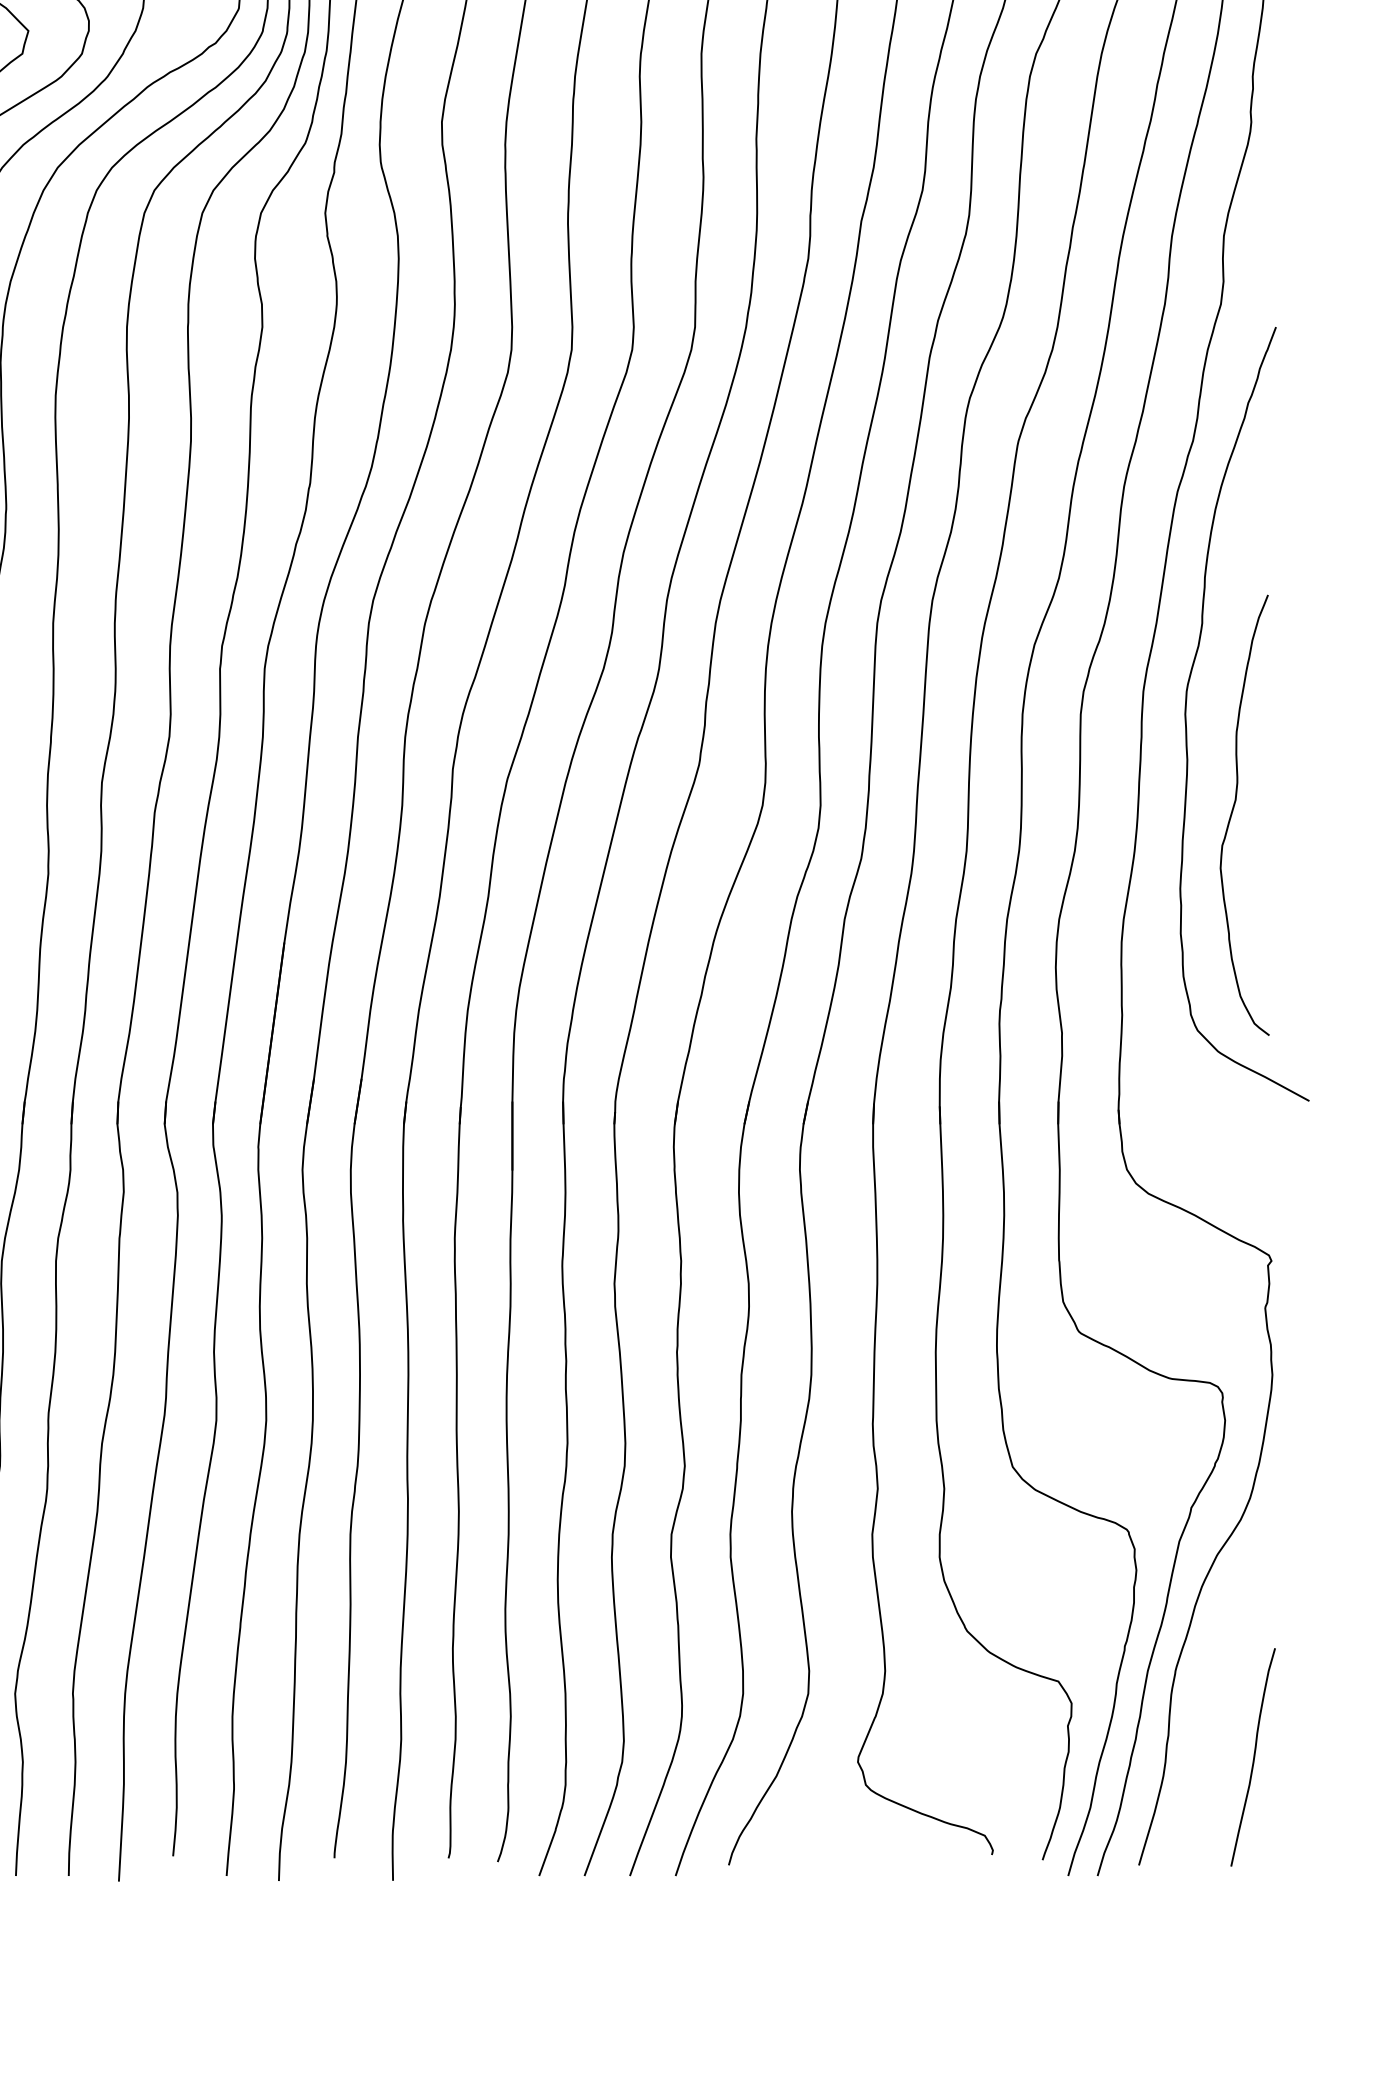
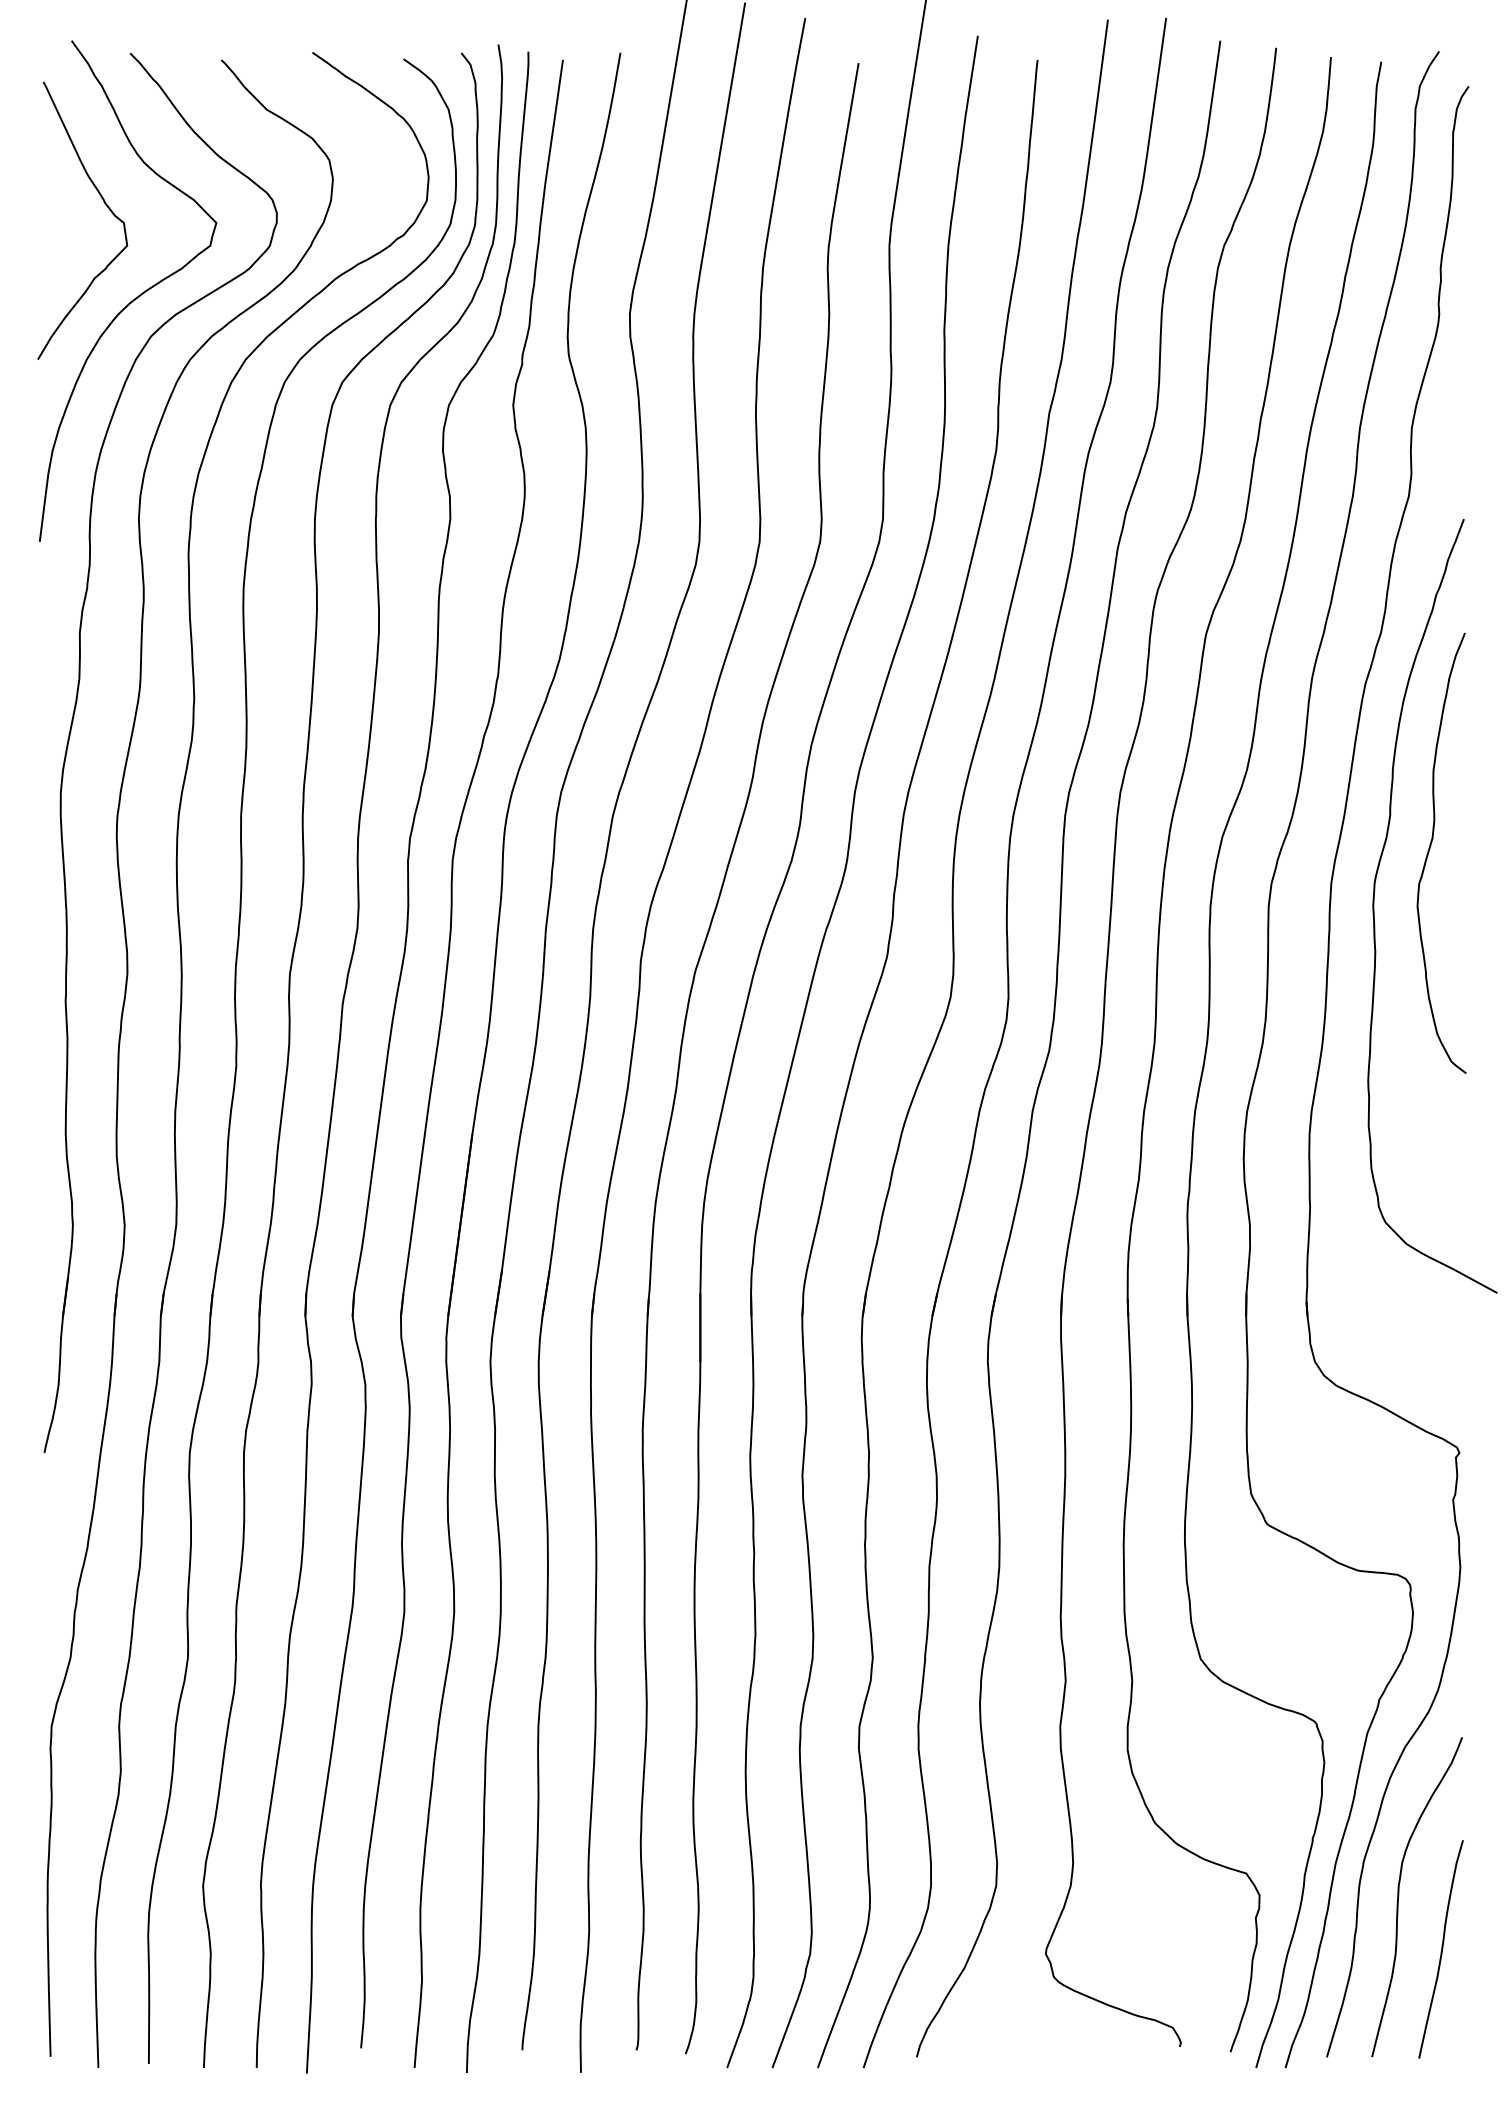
curve: (1233, 811) -> (1430, 849), moved
curve: (1211, 1704) -> (1399, 1896), added

